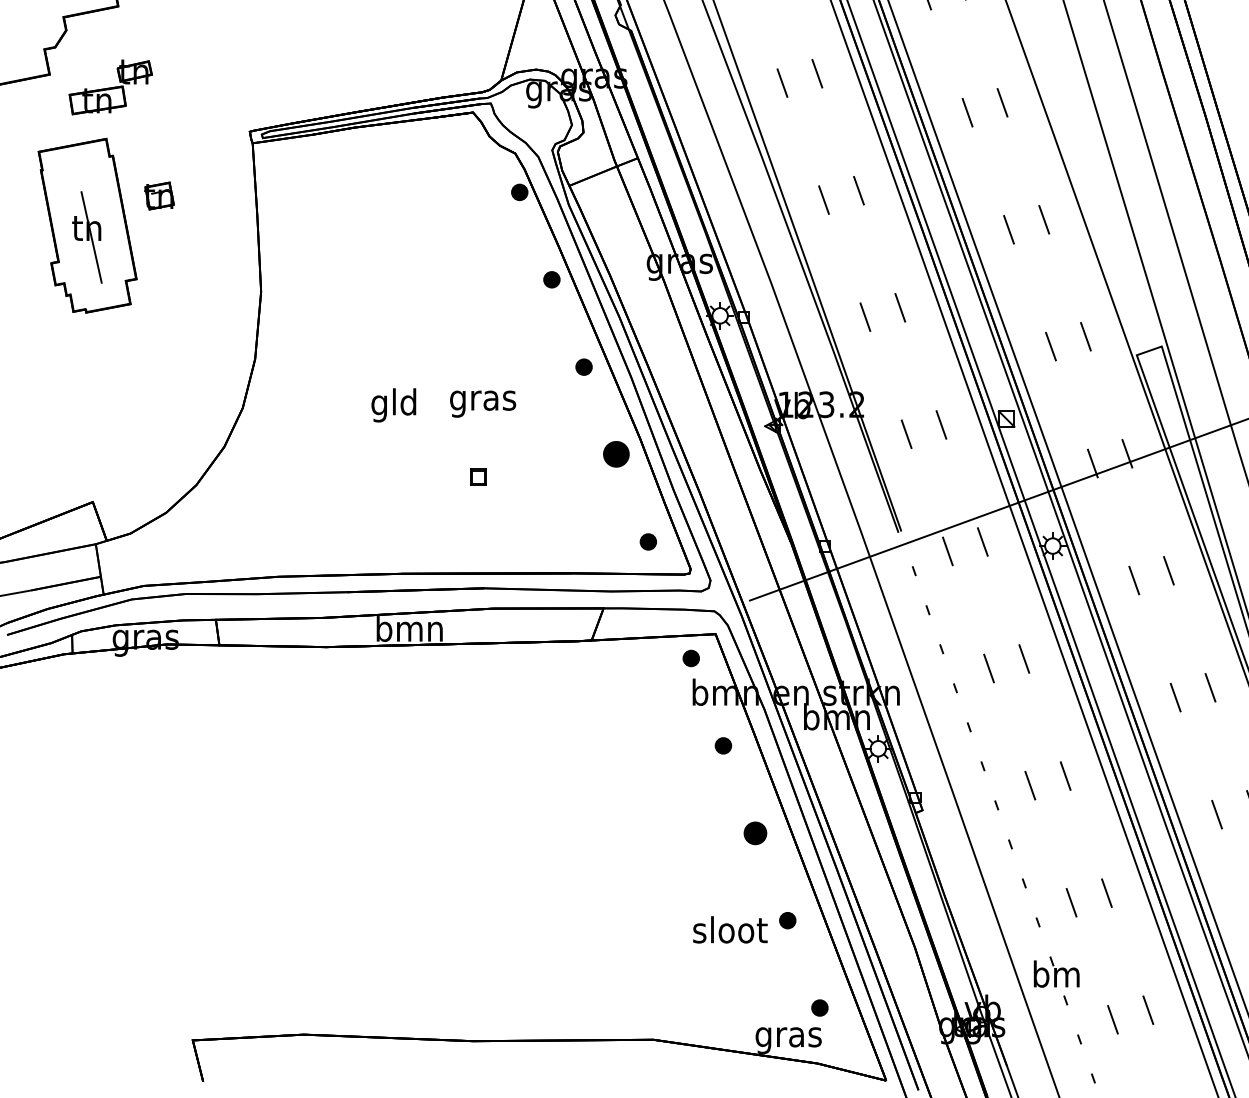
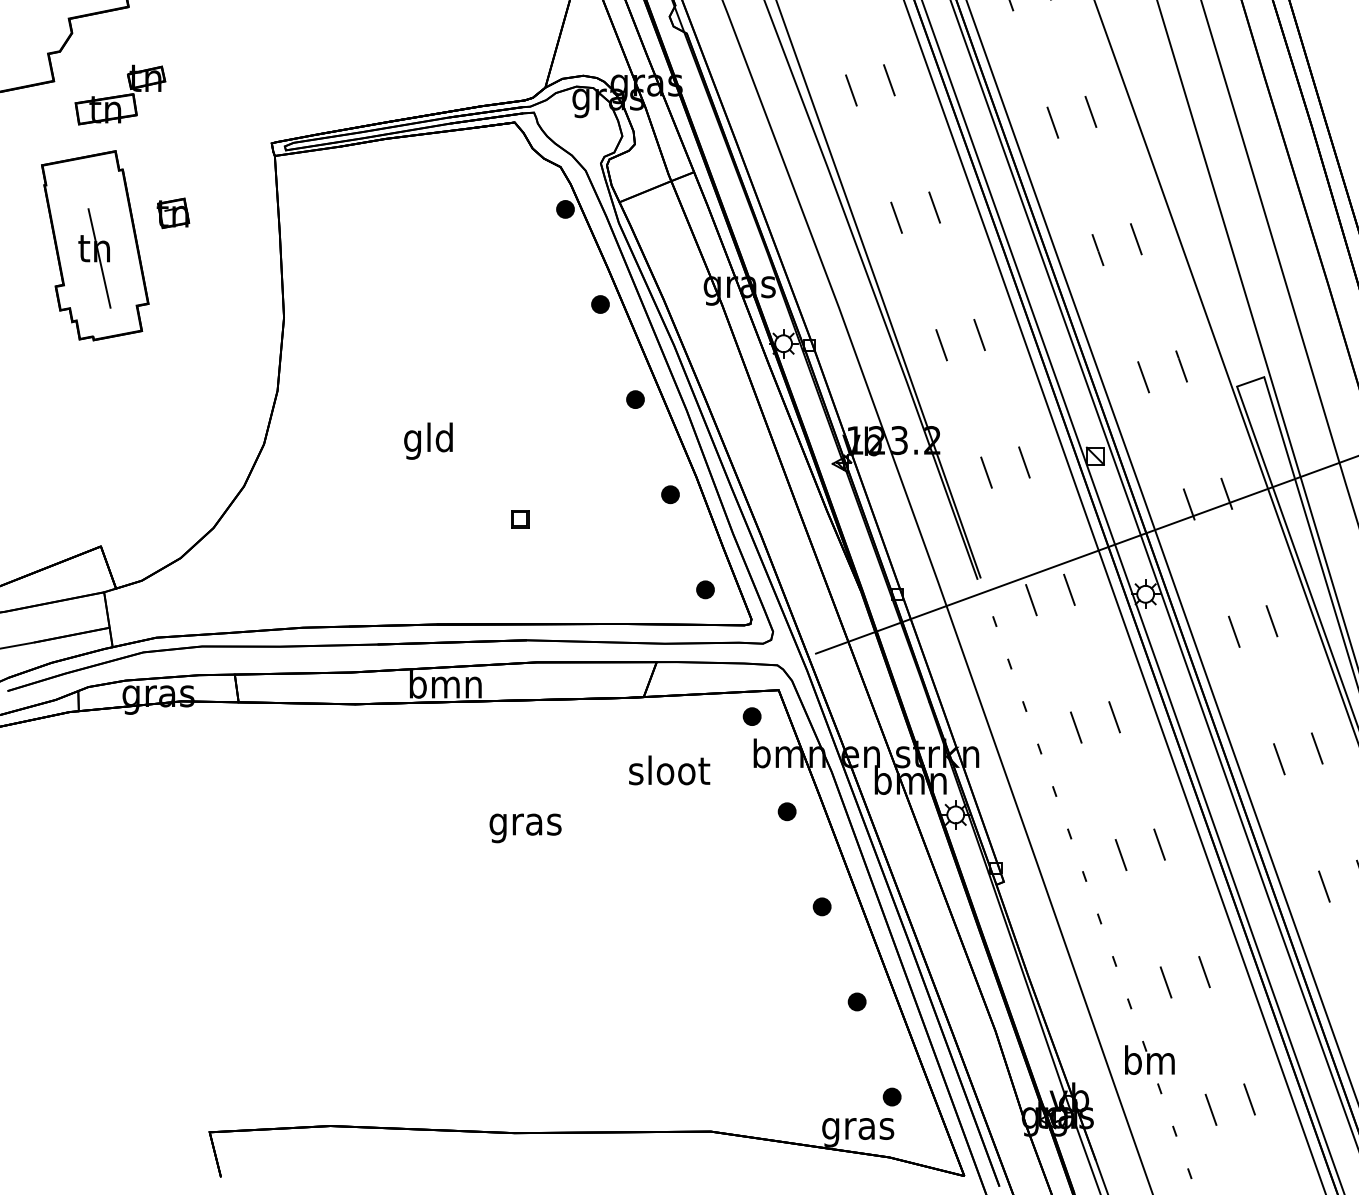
text: (483, 403) -> (526, 827), moved
part: (615, 454) -> (669, 494), size x0.62
part: (755, 832) -> (822, 906), size x0.71
text: (730, 929) -> (669, 769), moved

